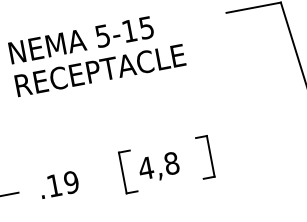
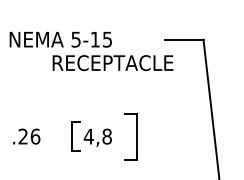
text: (99, 71) -> (112, 63), moved
part: (204, 157) -> (130, 136), size x1.6
text: (63, 183) -> (29, 136), .19 -> .26

